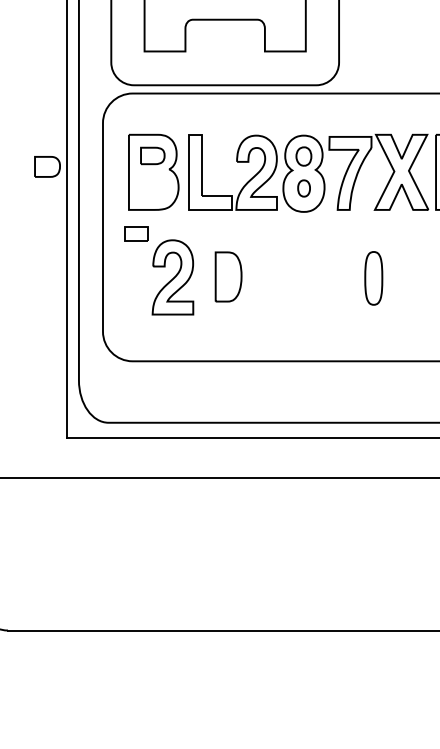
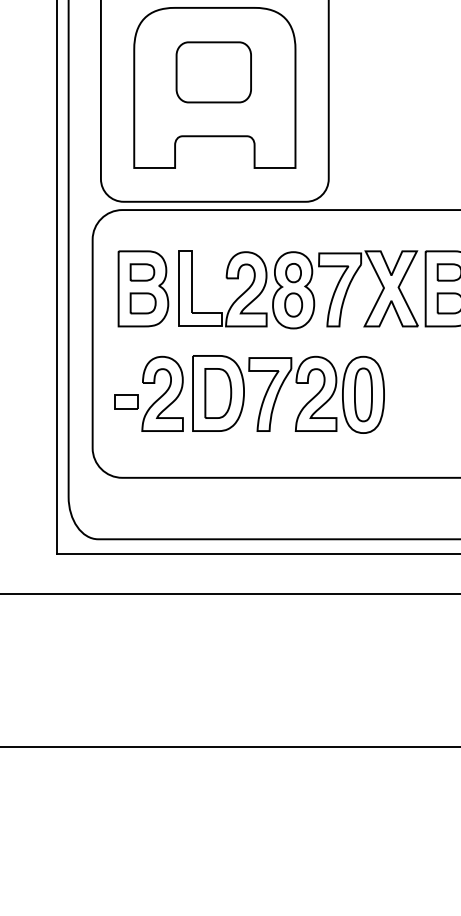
part: (46, 166) -> (142, 303), moved
part: (303, 187) -> (293, 304), size x1.43
part: (136, 233) -> (126, 401), moved
part: (290, 273) -> (280, 390), added

